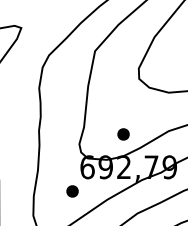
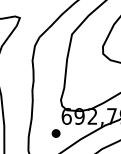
part: (123, 134) -> (92, 93), removed

